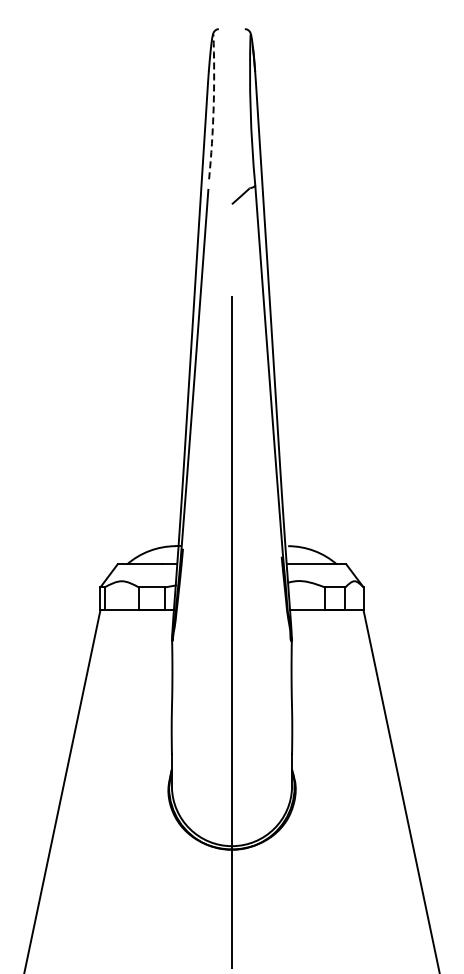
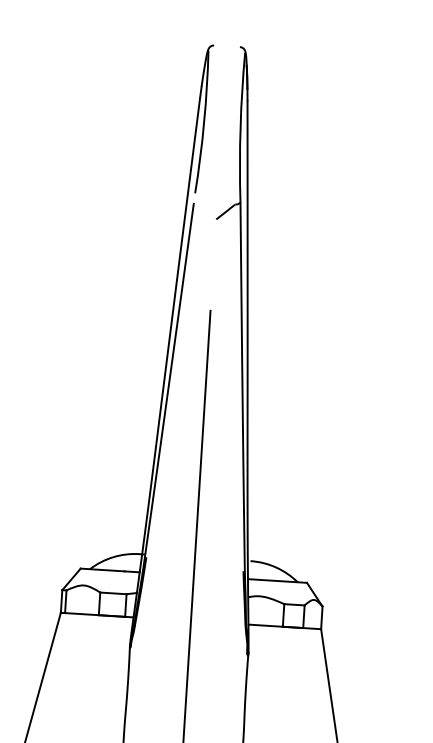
arc: (213, 107) -> (203, 122), dashed -> solid

